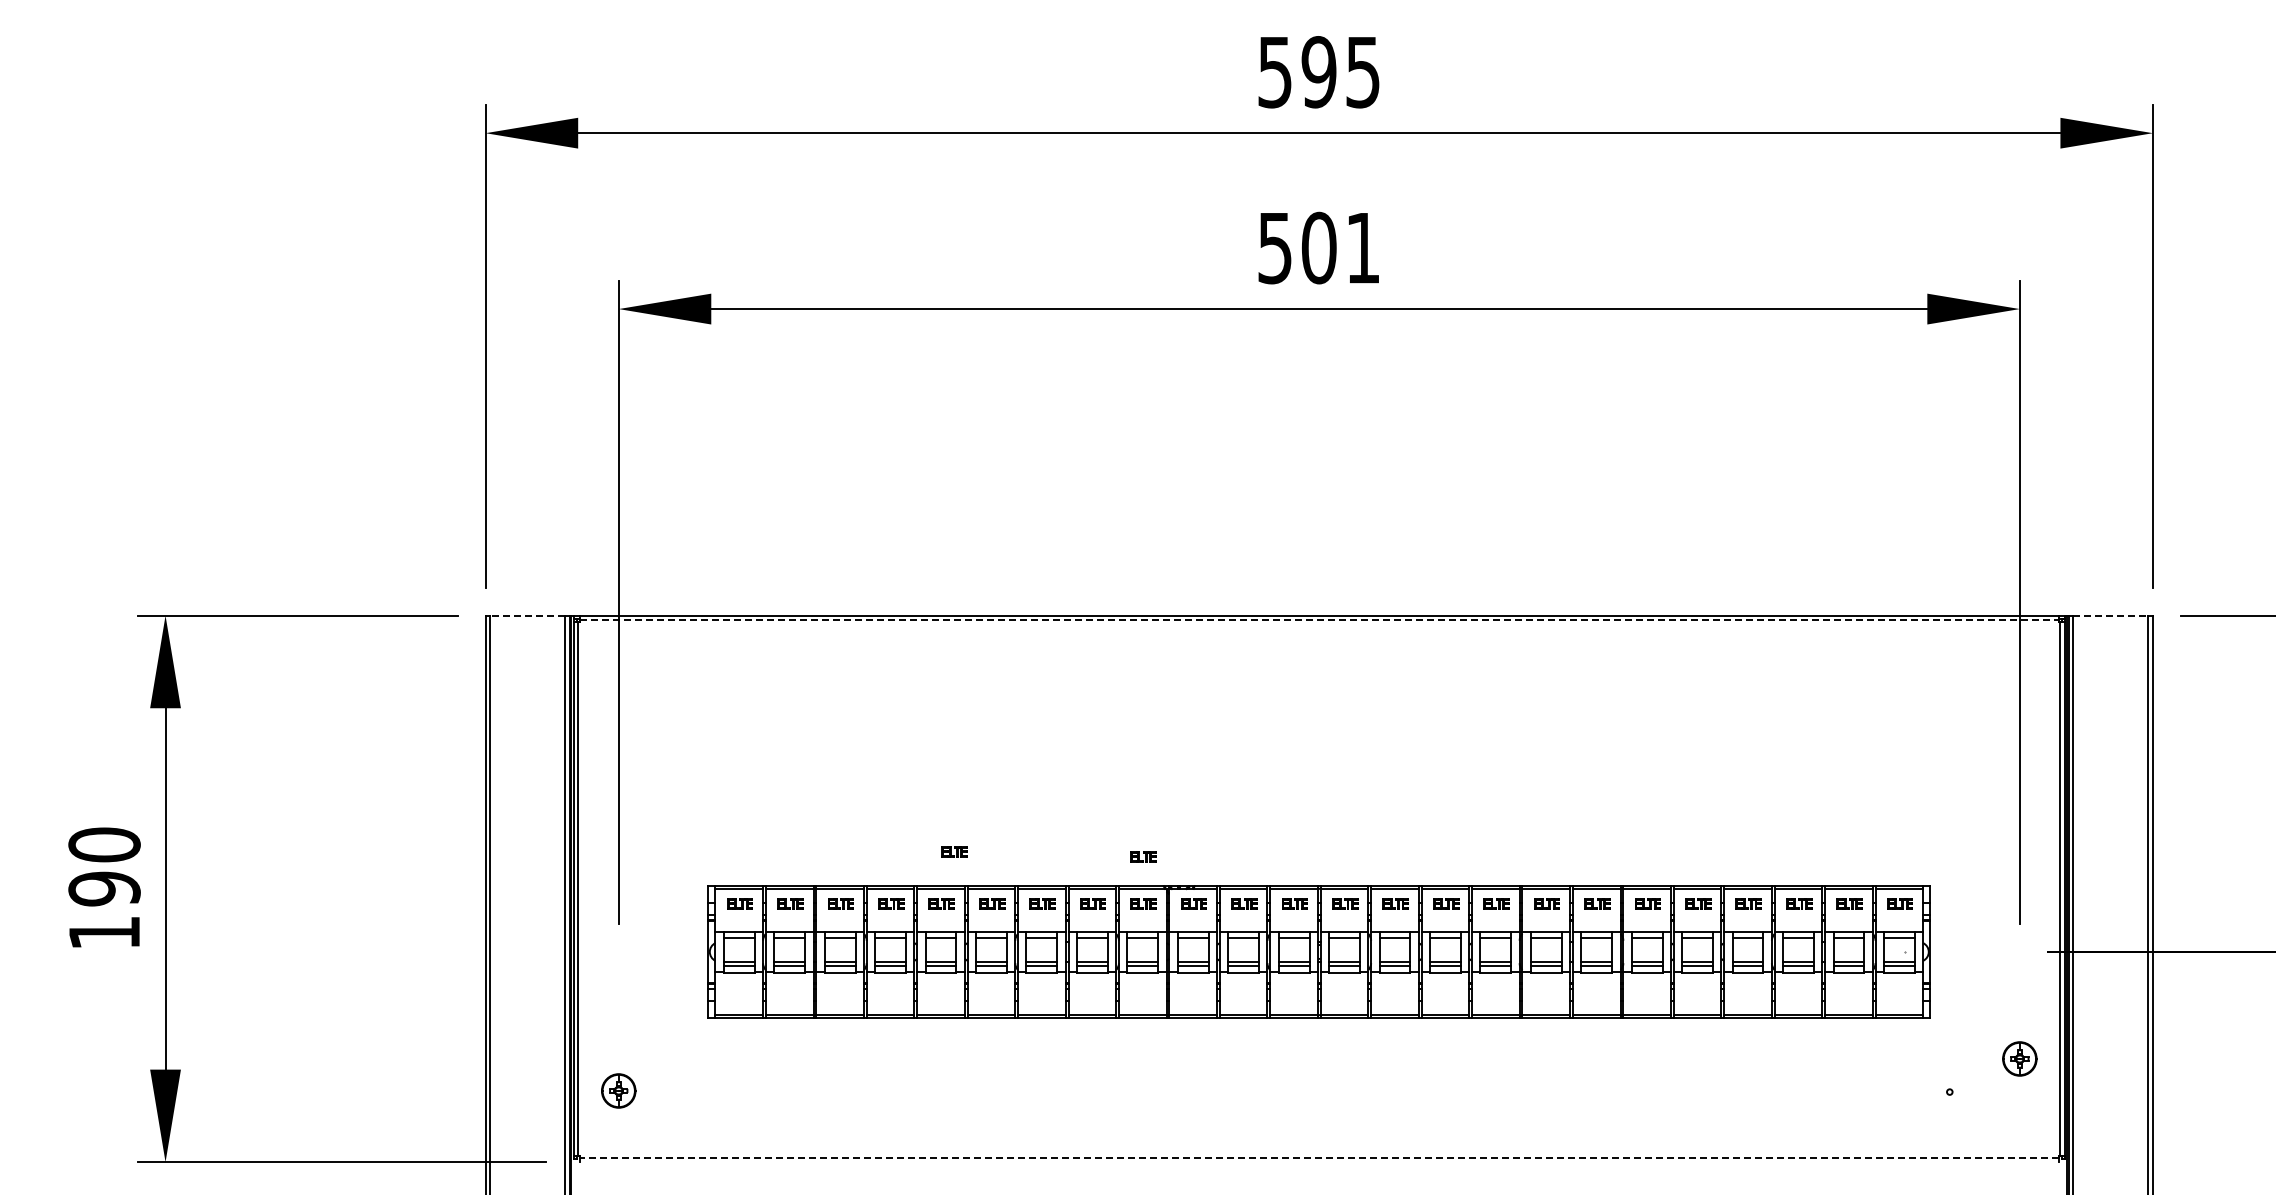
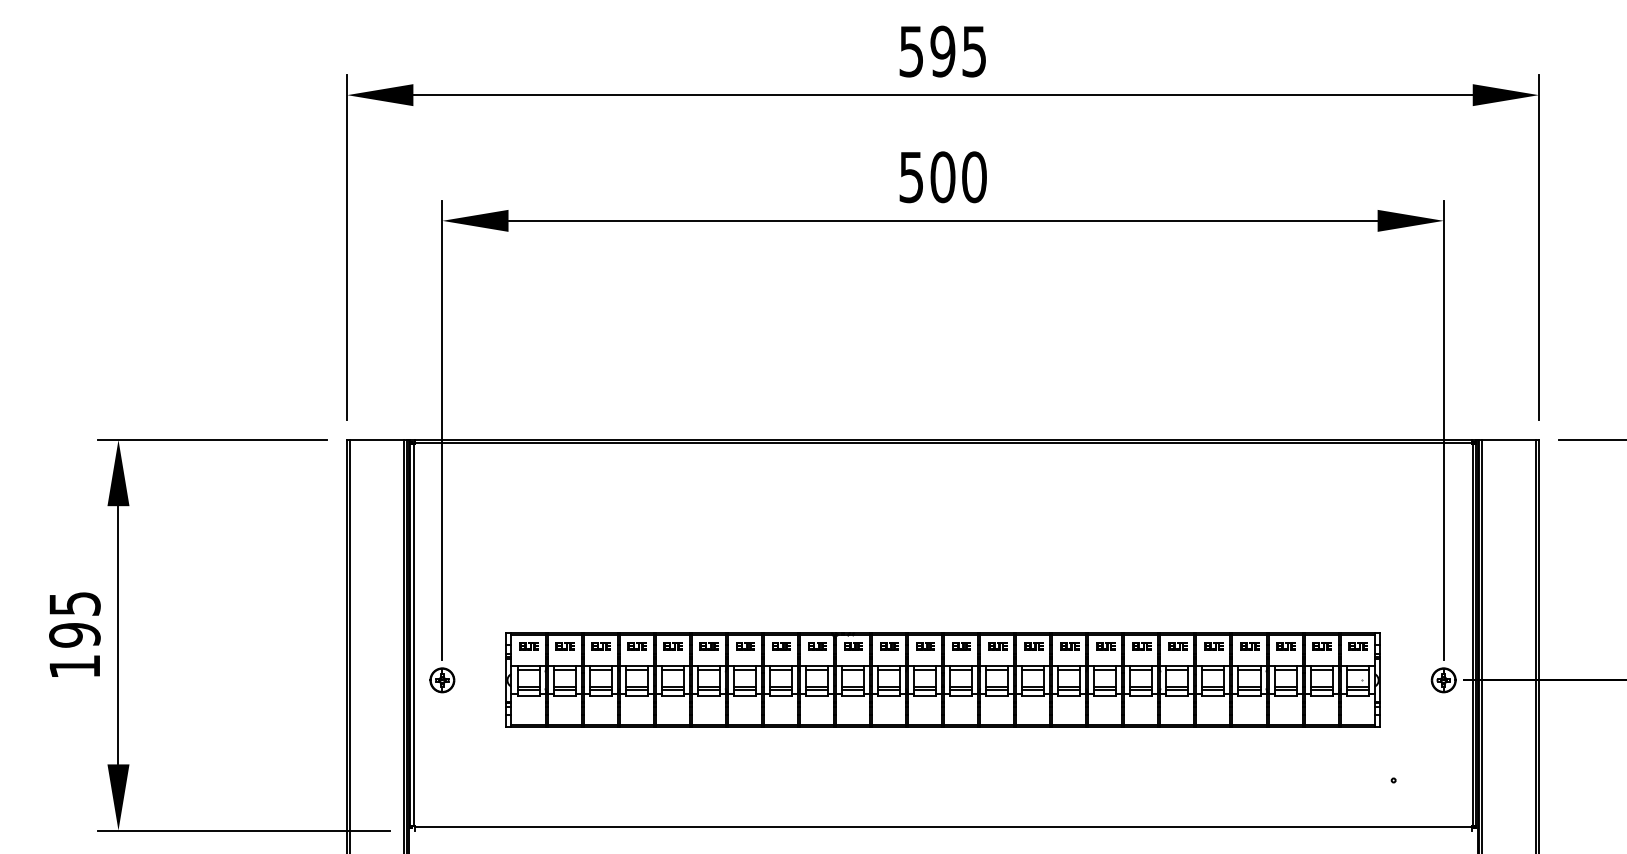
text: (1362, 247) -> (973, 176), 501 -> 500
line: (527, 615) -> (377, 439), dashed -> solid
line: (2110, 615) -> (1508, 439), dashed -> solid
line: (1319, 620) -> (943, 443), dashed -> solid
text: (104, 844) -> (74, 603), 190 -> 195
part: (954, 851) -> (682, 608), removed
part: (1143, 856) -> (817, 612), removed
part: (2019, 1058) -> (1443, 680), moved
part: (618, 1090) -> (442, 680), moved
line: (1319, 1157) -> (943, 827), dashed -> solid

